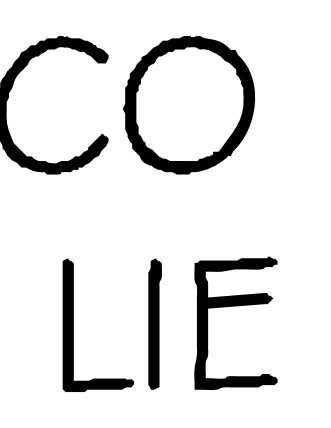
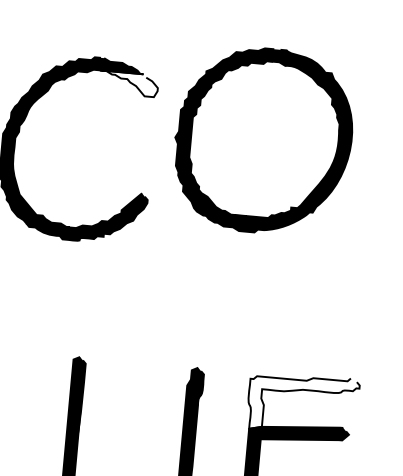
fill: (85, 54) -> (128, 84), removed
part: (188, 105) -> (262, 140), moved
fill: (235, 278) -> (302, 403), removed

